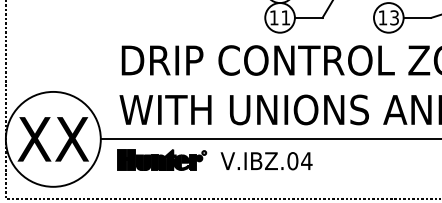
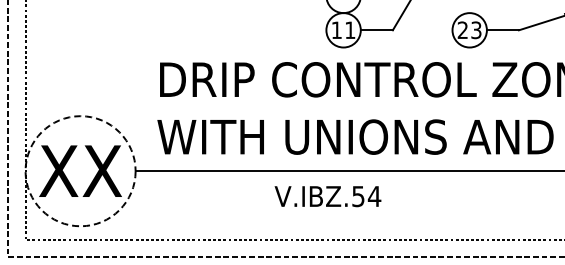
text: (382, 17) -> (462, 29), 13 -> 23
circle: (53, 139) -> (80, 171), solid -> dashed
part: (161, 159) -> (206, 194), removed
text: (292, 161) -> (358, 196), V.IBZ.04 -> V.IBZ.54

